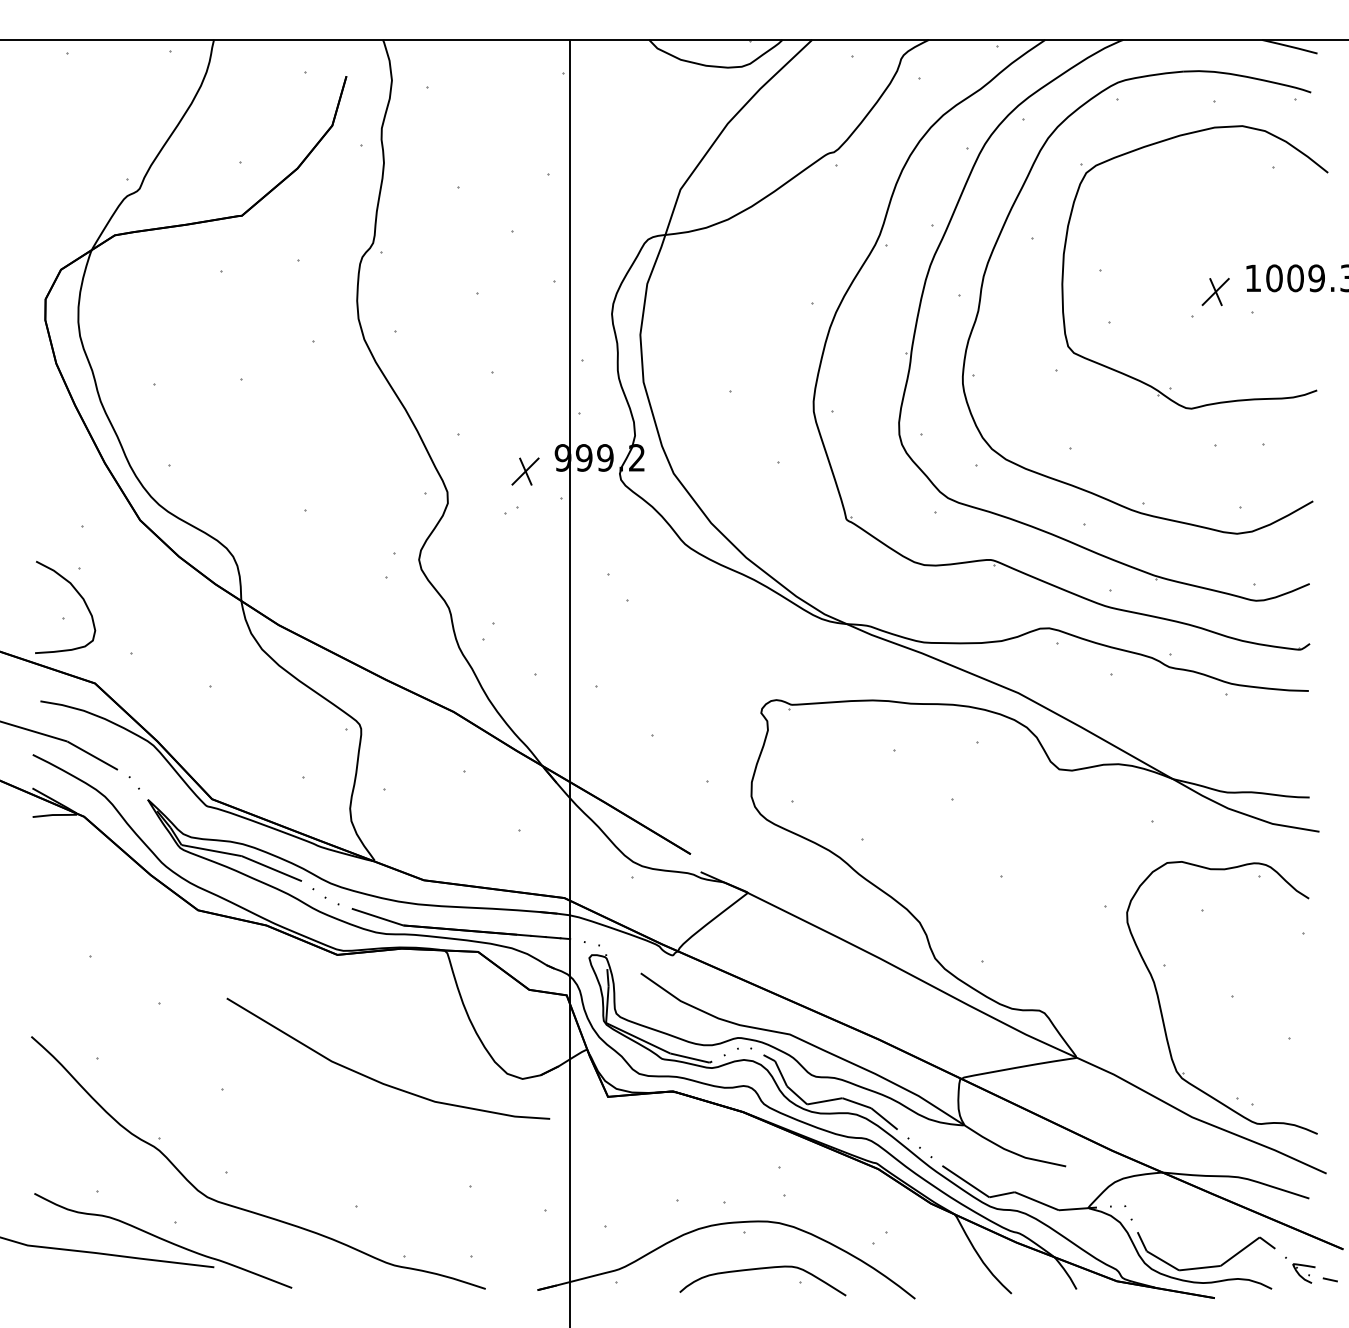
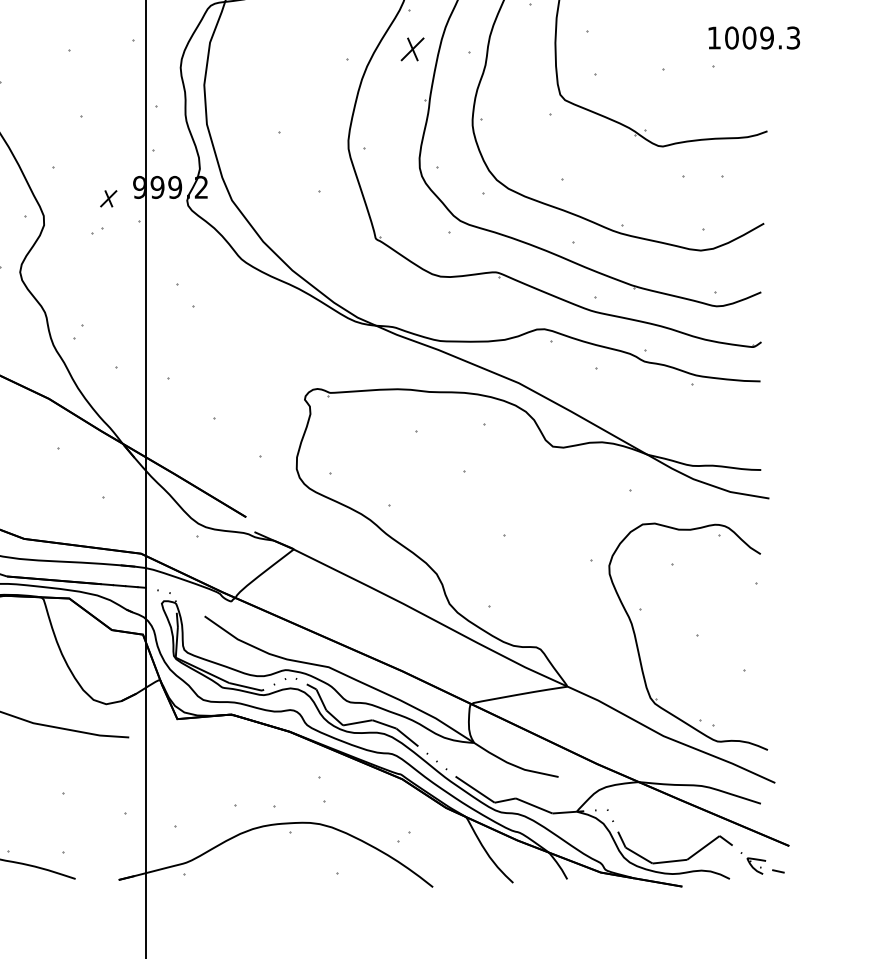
part: (1215, 291) -> (412, 48), moved
part: (525, 471) -> (108, 198), size x0.7
curve: (762, 1269) -> (305, 862), removed

